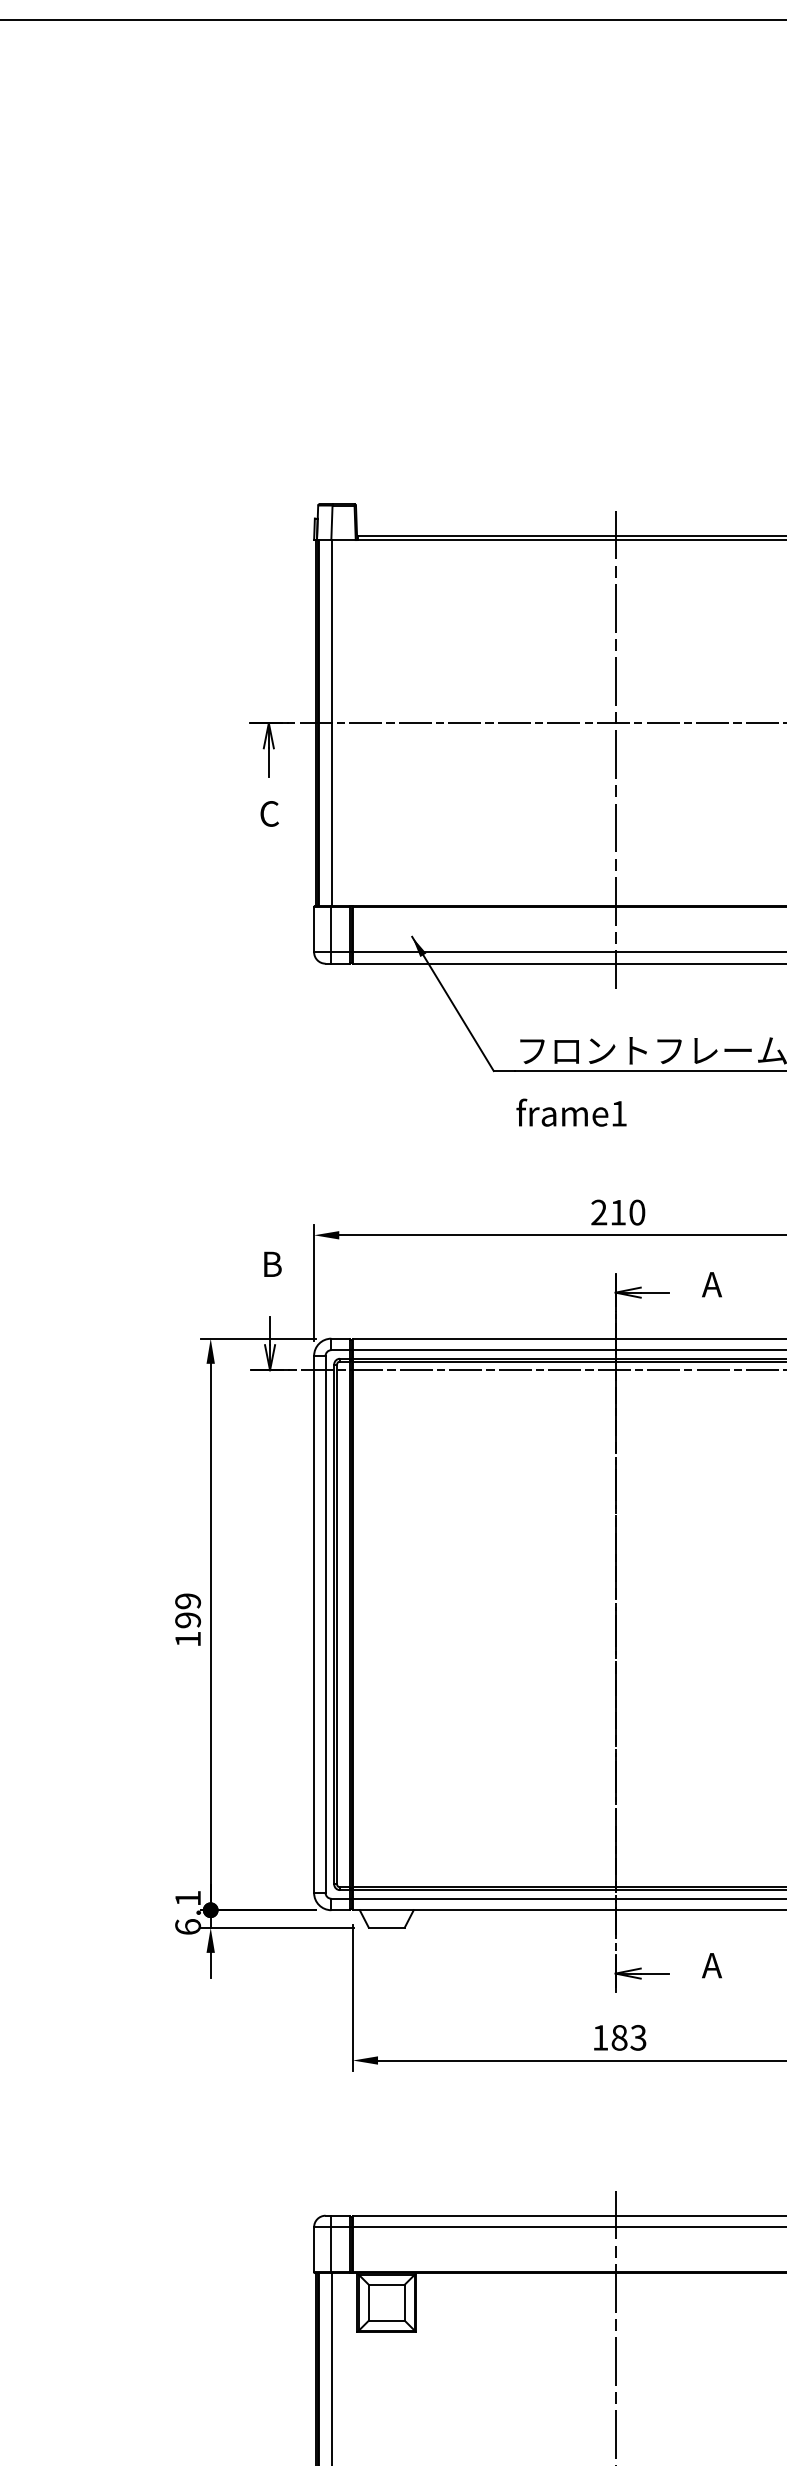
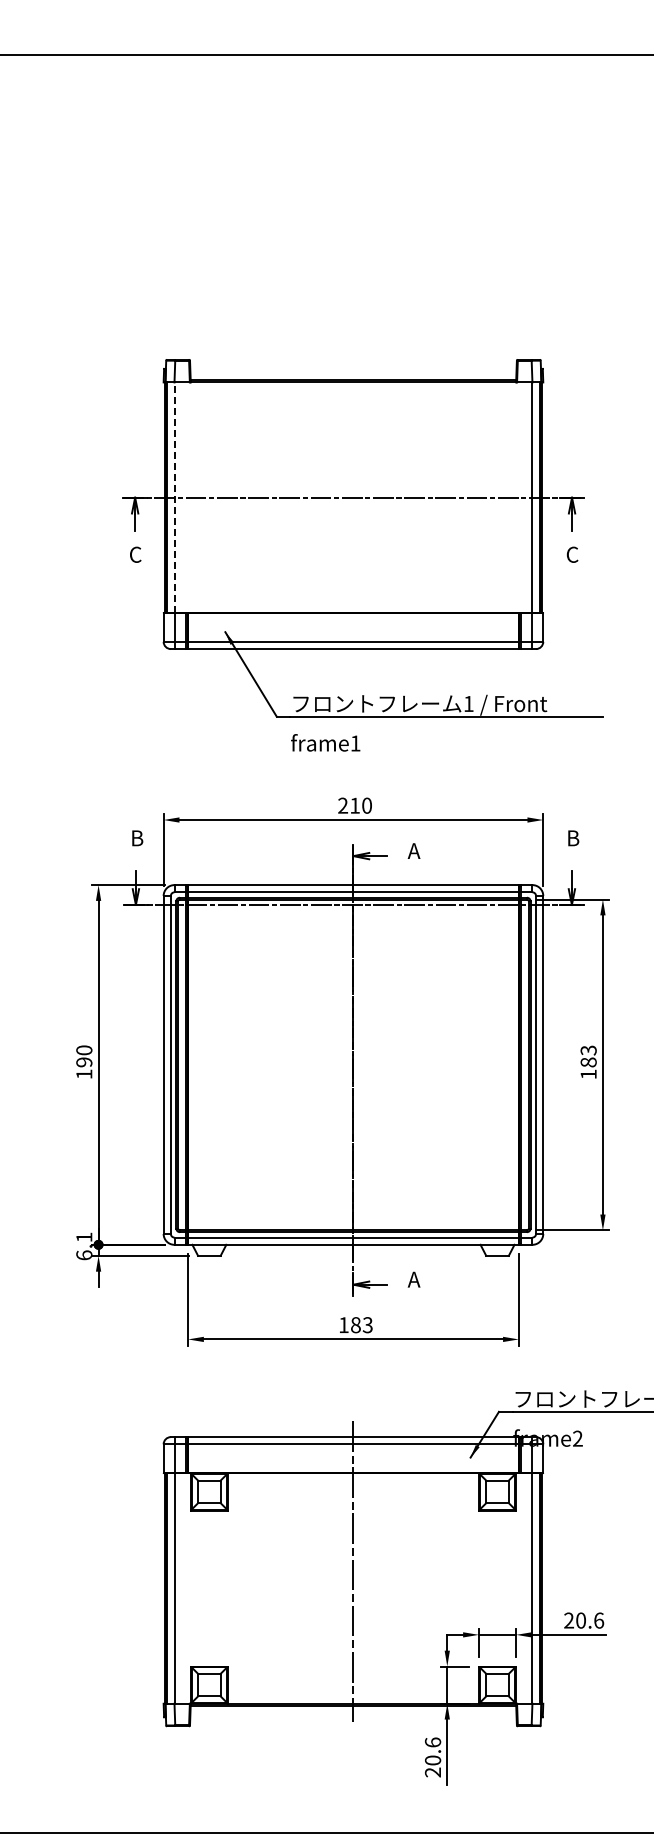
line: (331, 722) -> (174, 497), solid -> dashed
line: (615, 748) -> (353, 513), removed
text: (188, 1601) -> (84, 1050), 199 -> 190

